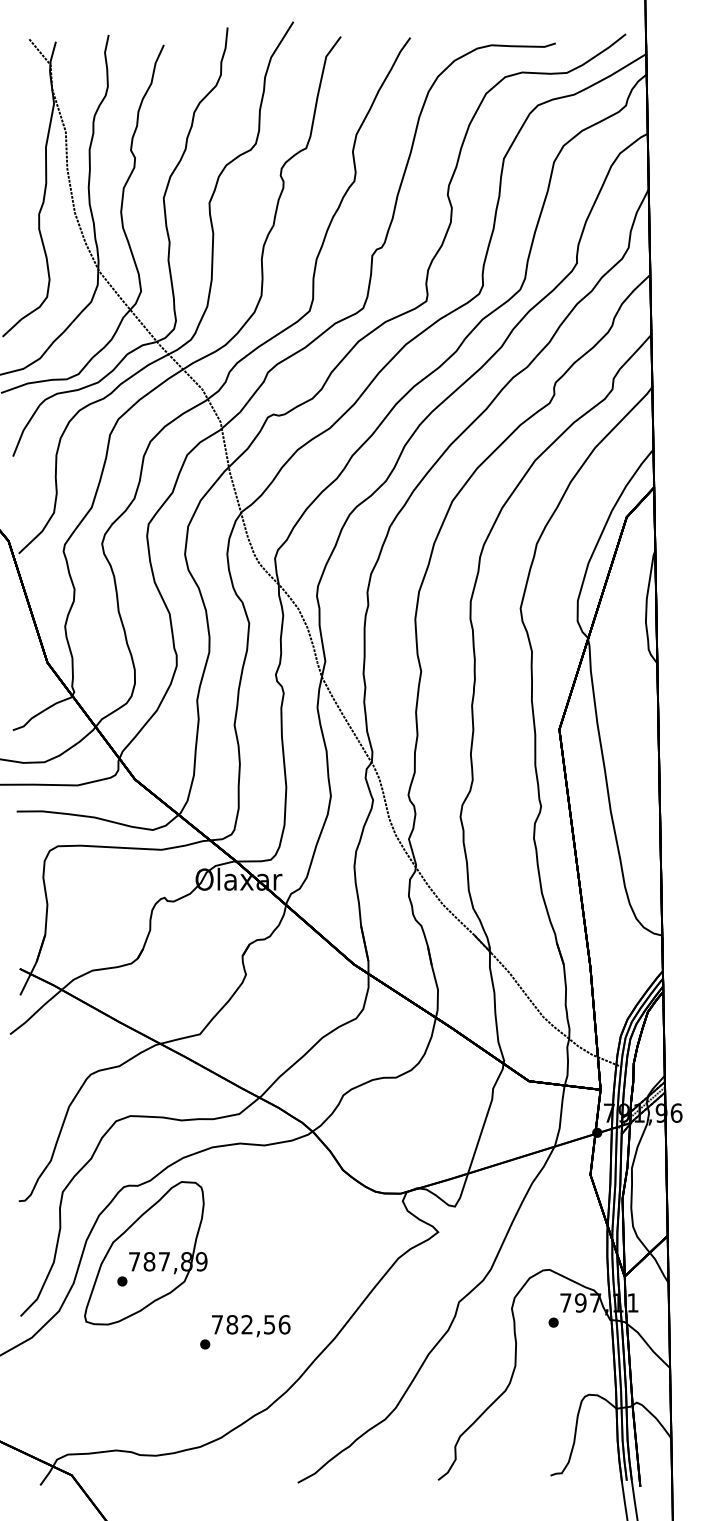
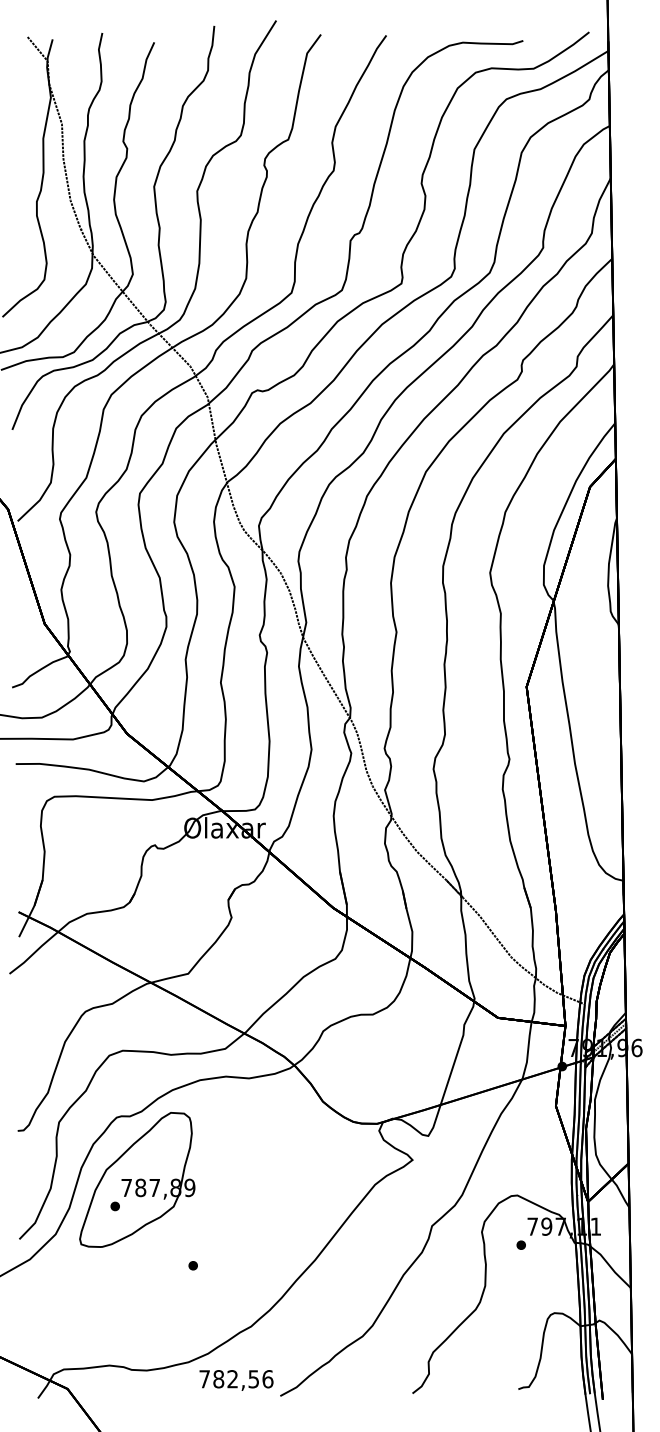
text: (251, 1326) -> (236, 1380), moved

